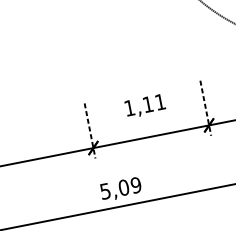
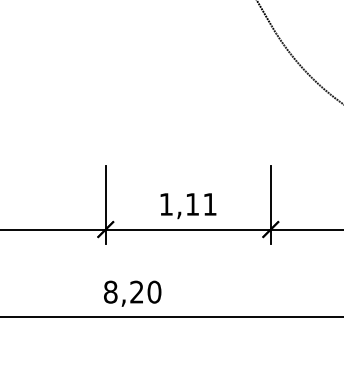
text: (145, 106) -> (188, 206), moved
line: (205, 108) -> (270, 205), dashed -> solid
line: (89, 131) -> (105, 205), dashed -> solid
text: (120, 187) -> (132, 291), 5,09 -> 8,20

